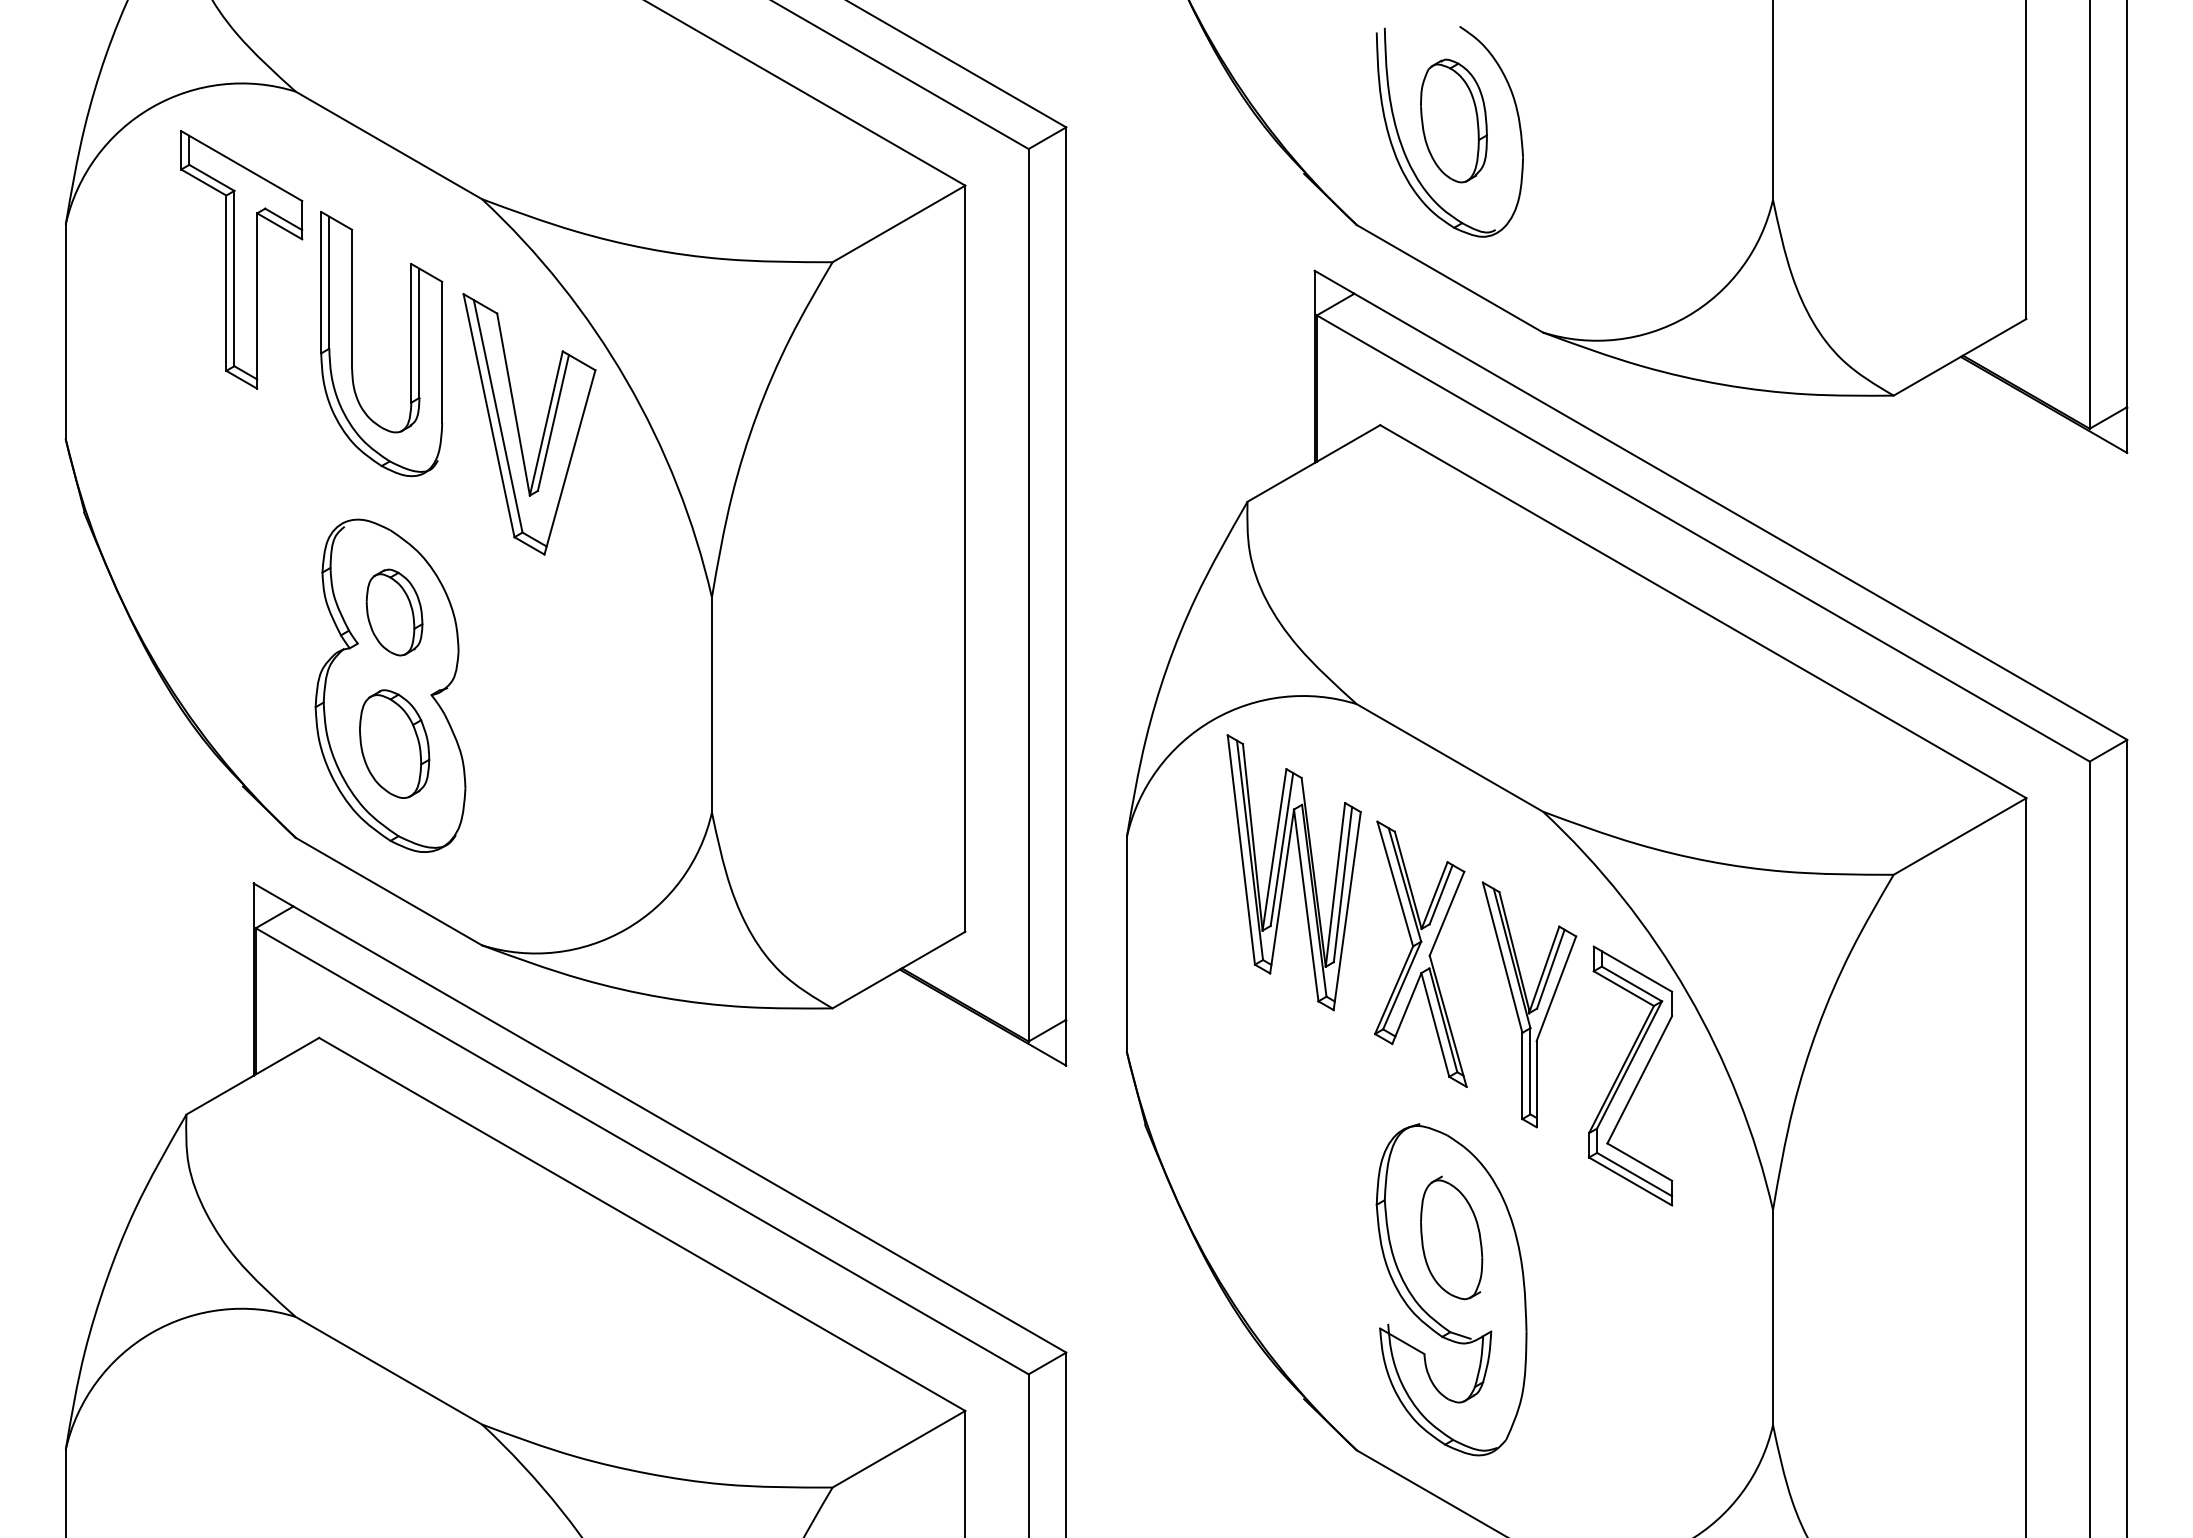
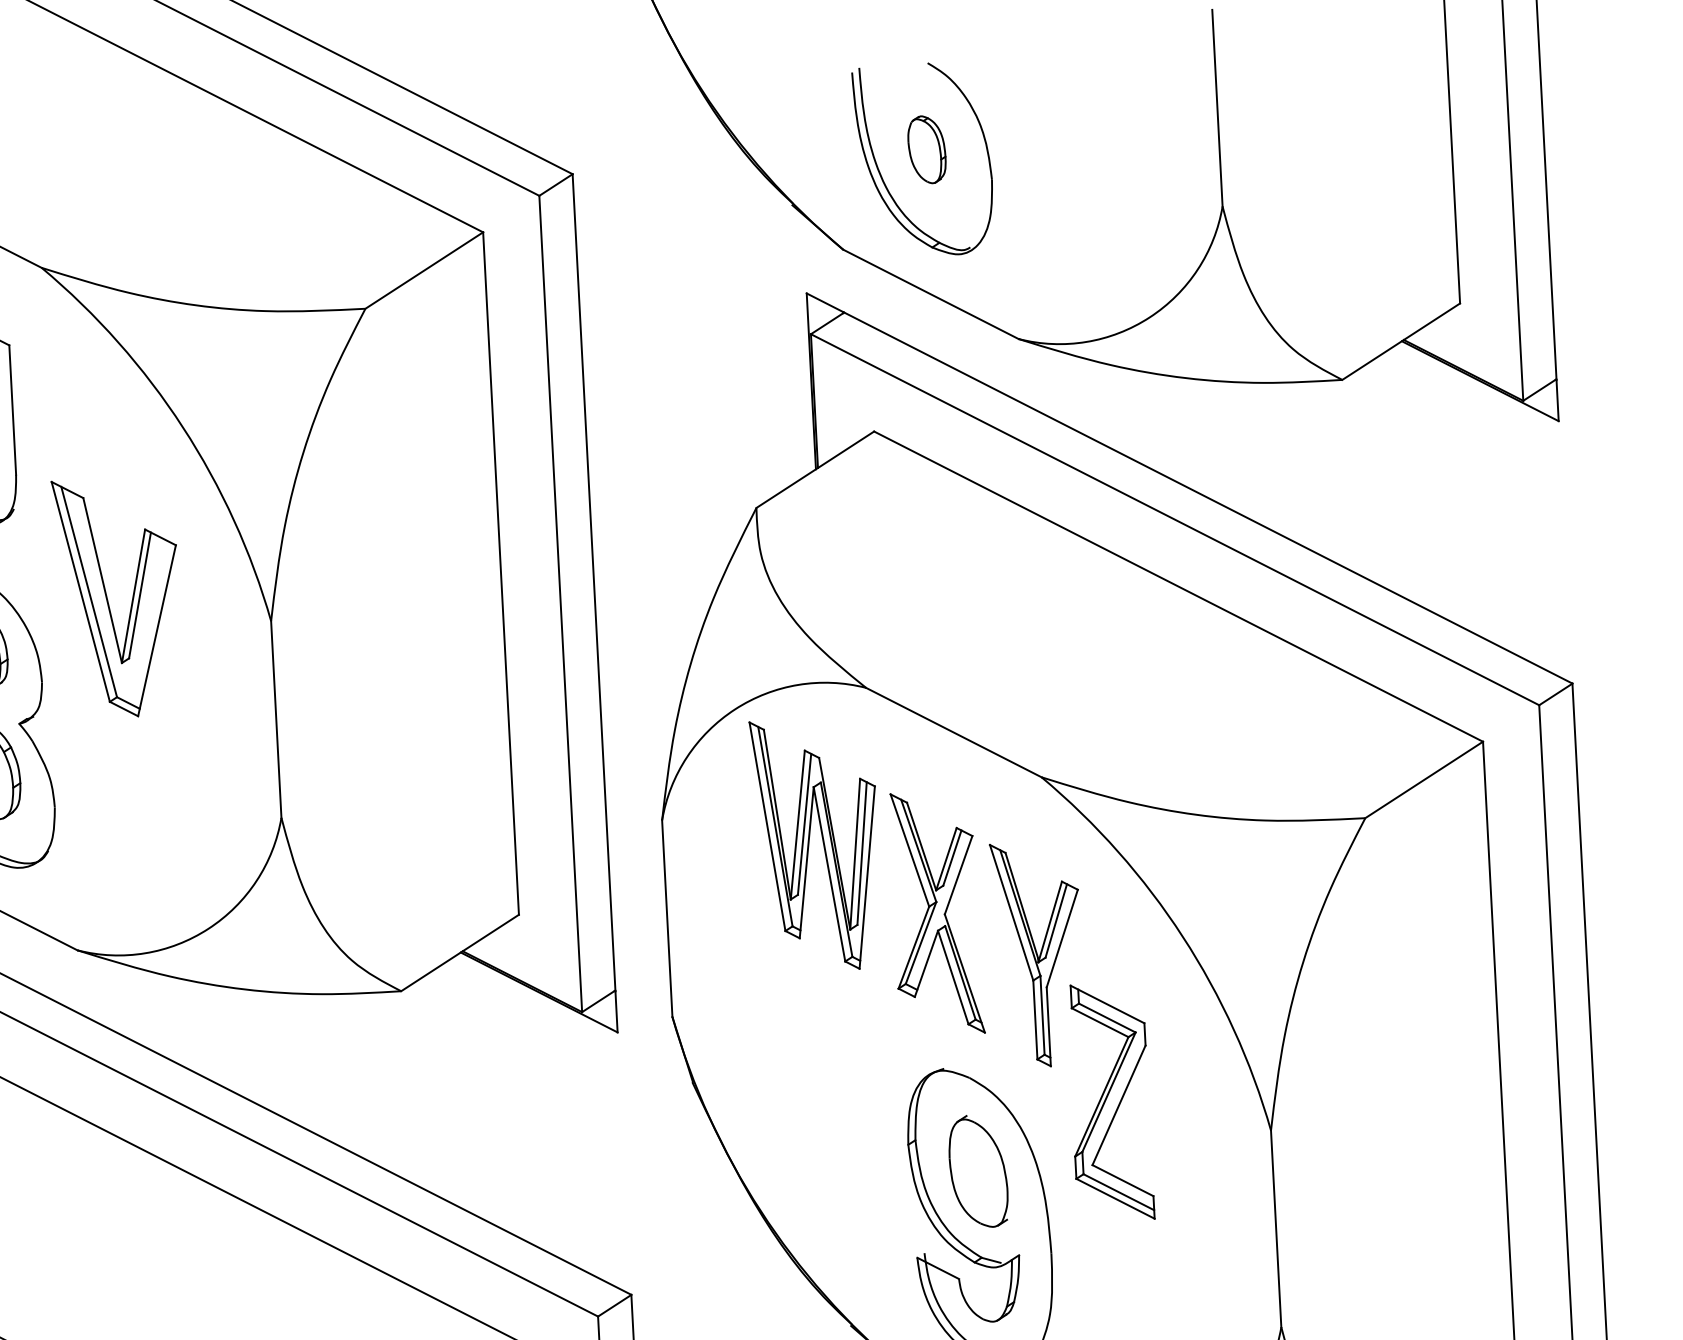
part: (1453, 120) -> (926, 149), size x0.6
part: (518, 425) -> (108, 599), moved
part: (1630, 1075) -> (1110, 1101), moved

